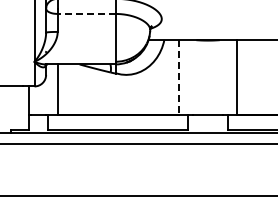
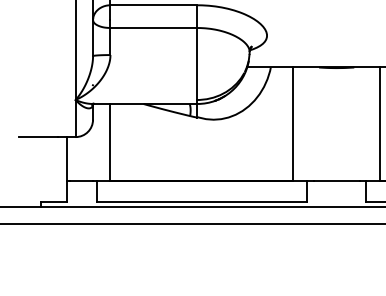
line: (86, 13) -> (153, 27), dashed -> solid
line: (179, 77) -> (293, 123), dashed -> solid

